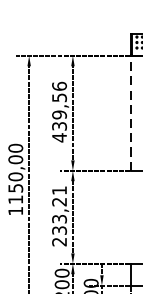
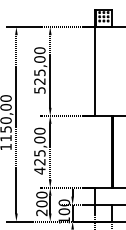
text: (59, 112) -> (39, 70), 439,56 -> 525,00
line: (131, 112) -> (95, 70), dashed -> solid
text: (59, 215) -> (39, 150), 233,21 -> 425,00

